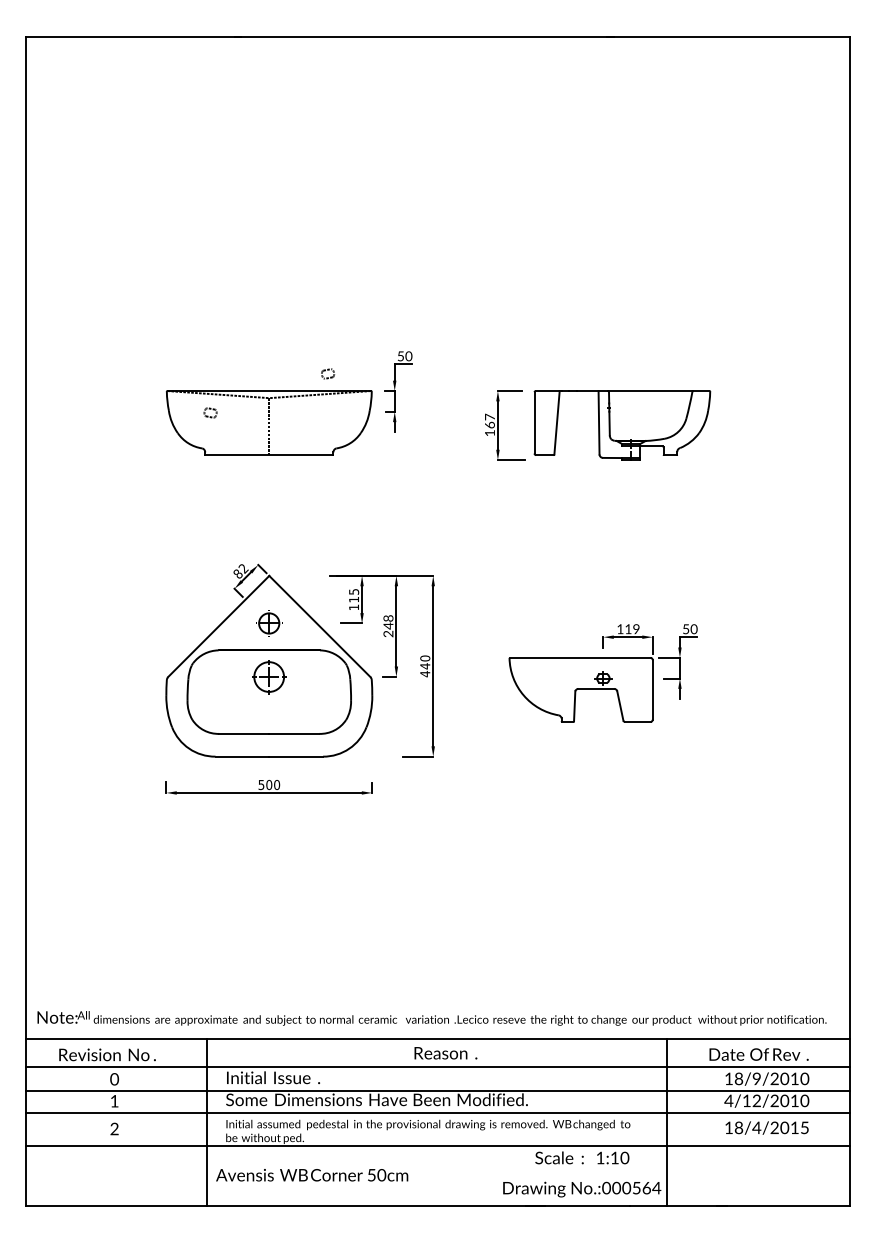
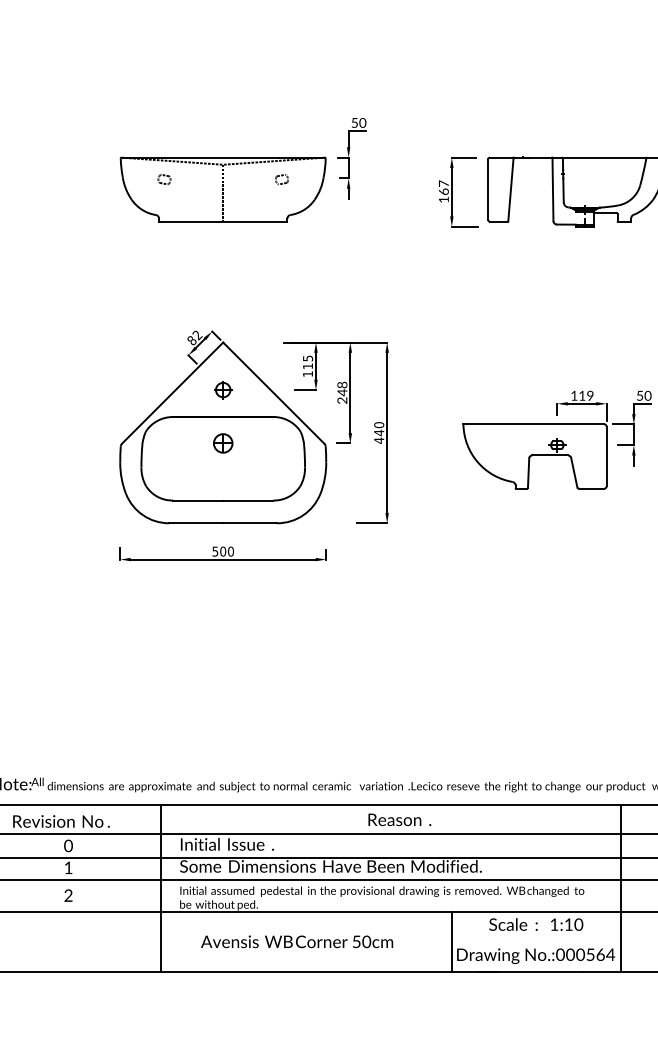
part: (328, 373) -> (282, 179), moved
part: (269, 623) -> (223, 390), size x0.71
part: (269, 676) -> (223, 443), size x0.62
text: (312, 1175) -> (297, 942), moved
line: (497, 1175) -> (451, 942), added

